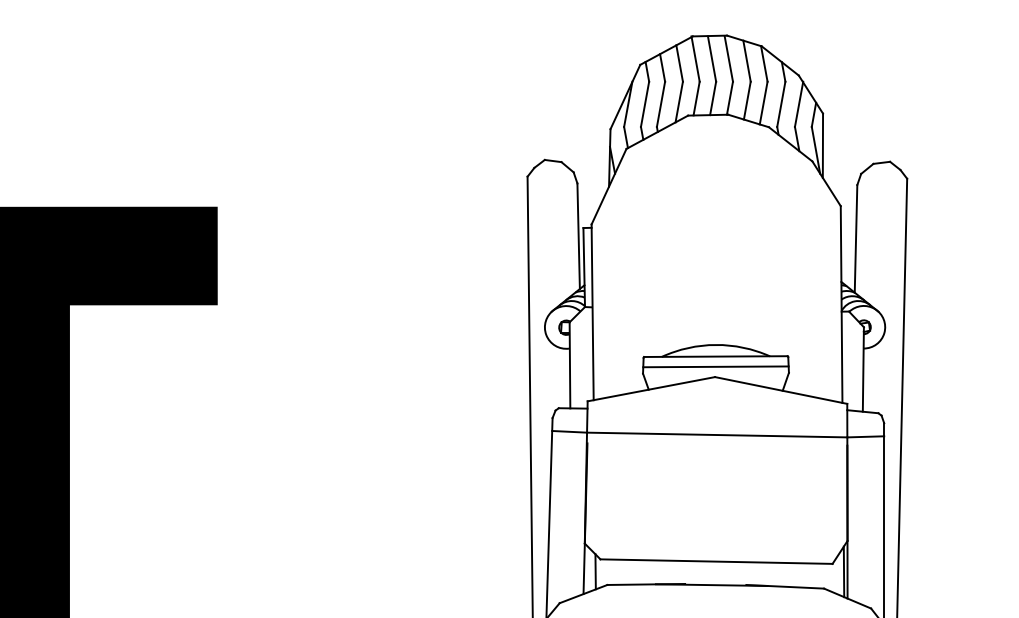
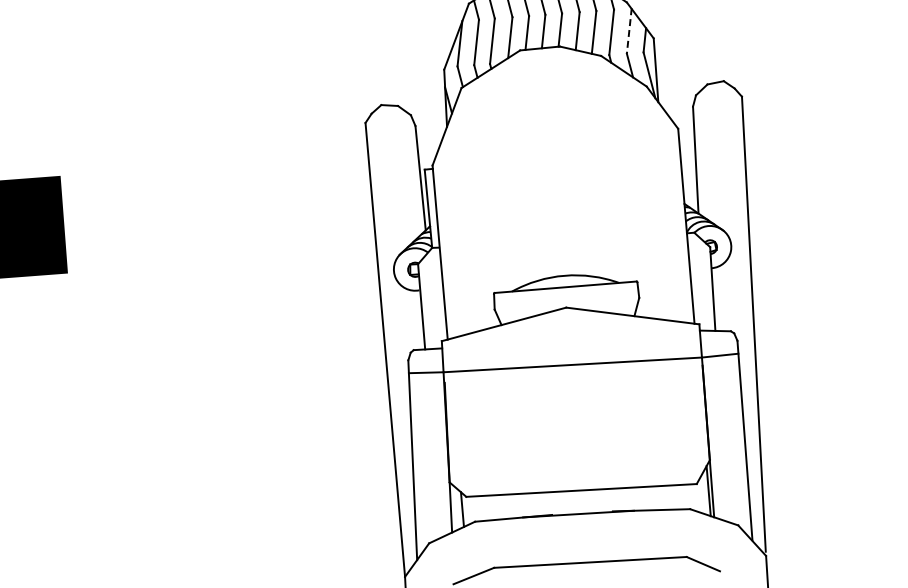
line: (799, 104) -> (629, 31), solid -> dashed
line: (715, 366) -> (565, 297), removed

